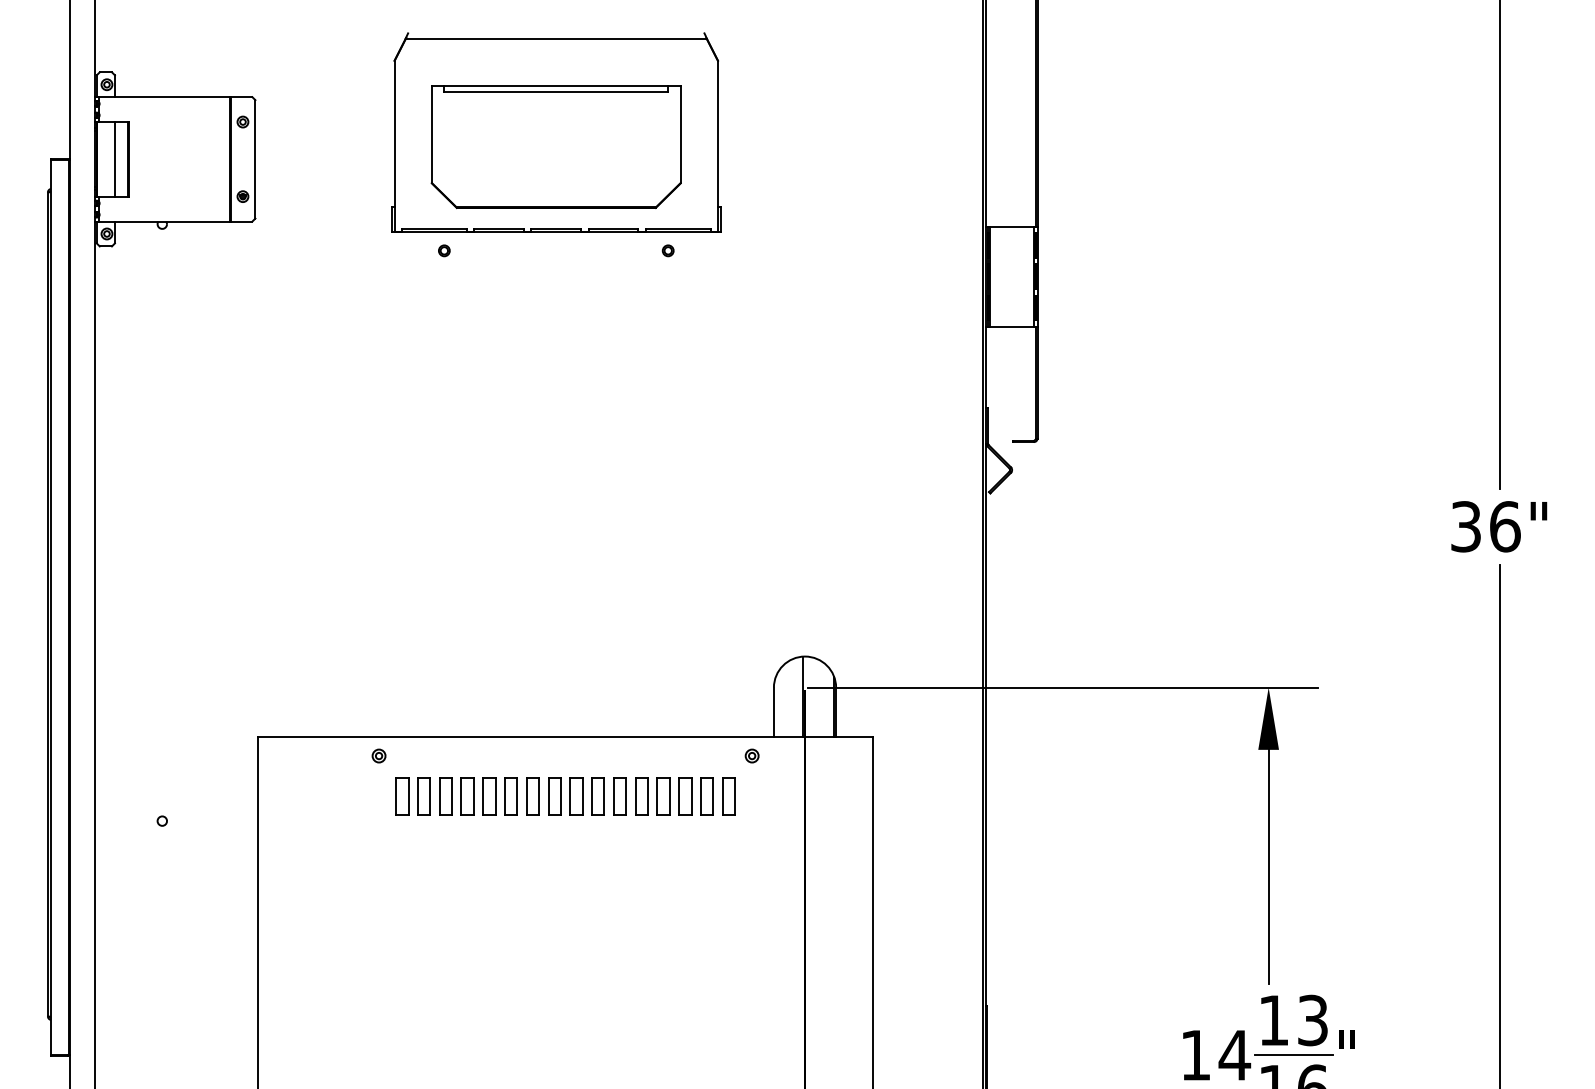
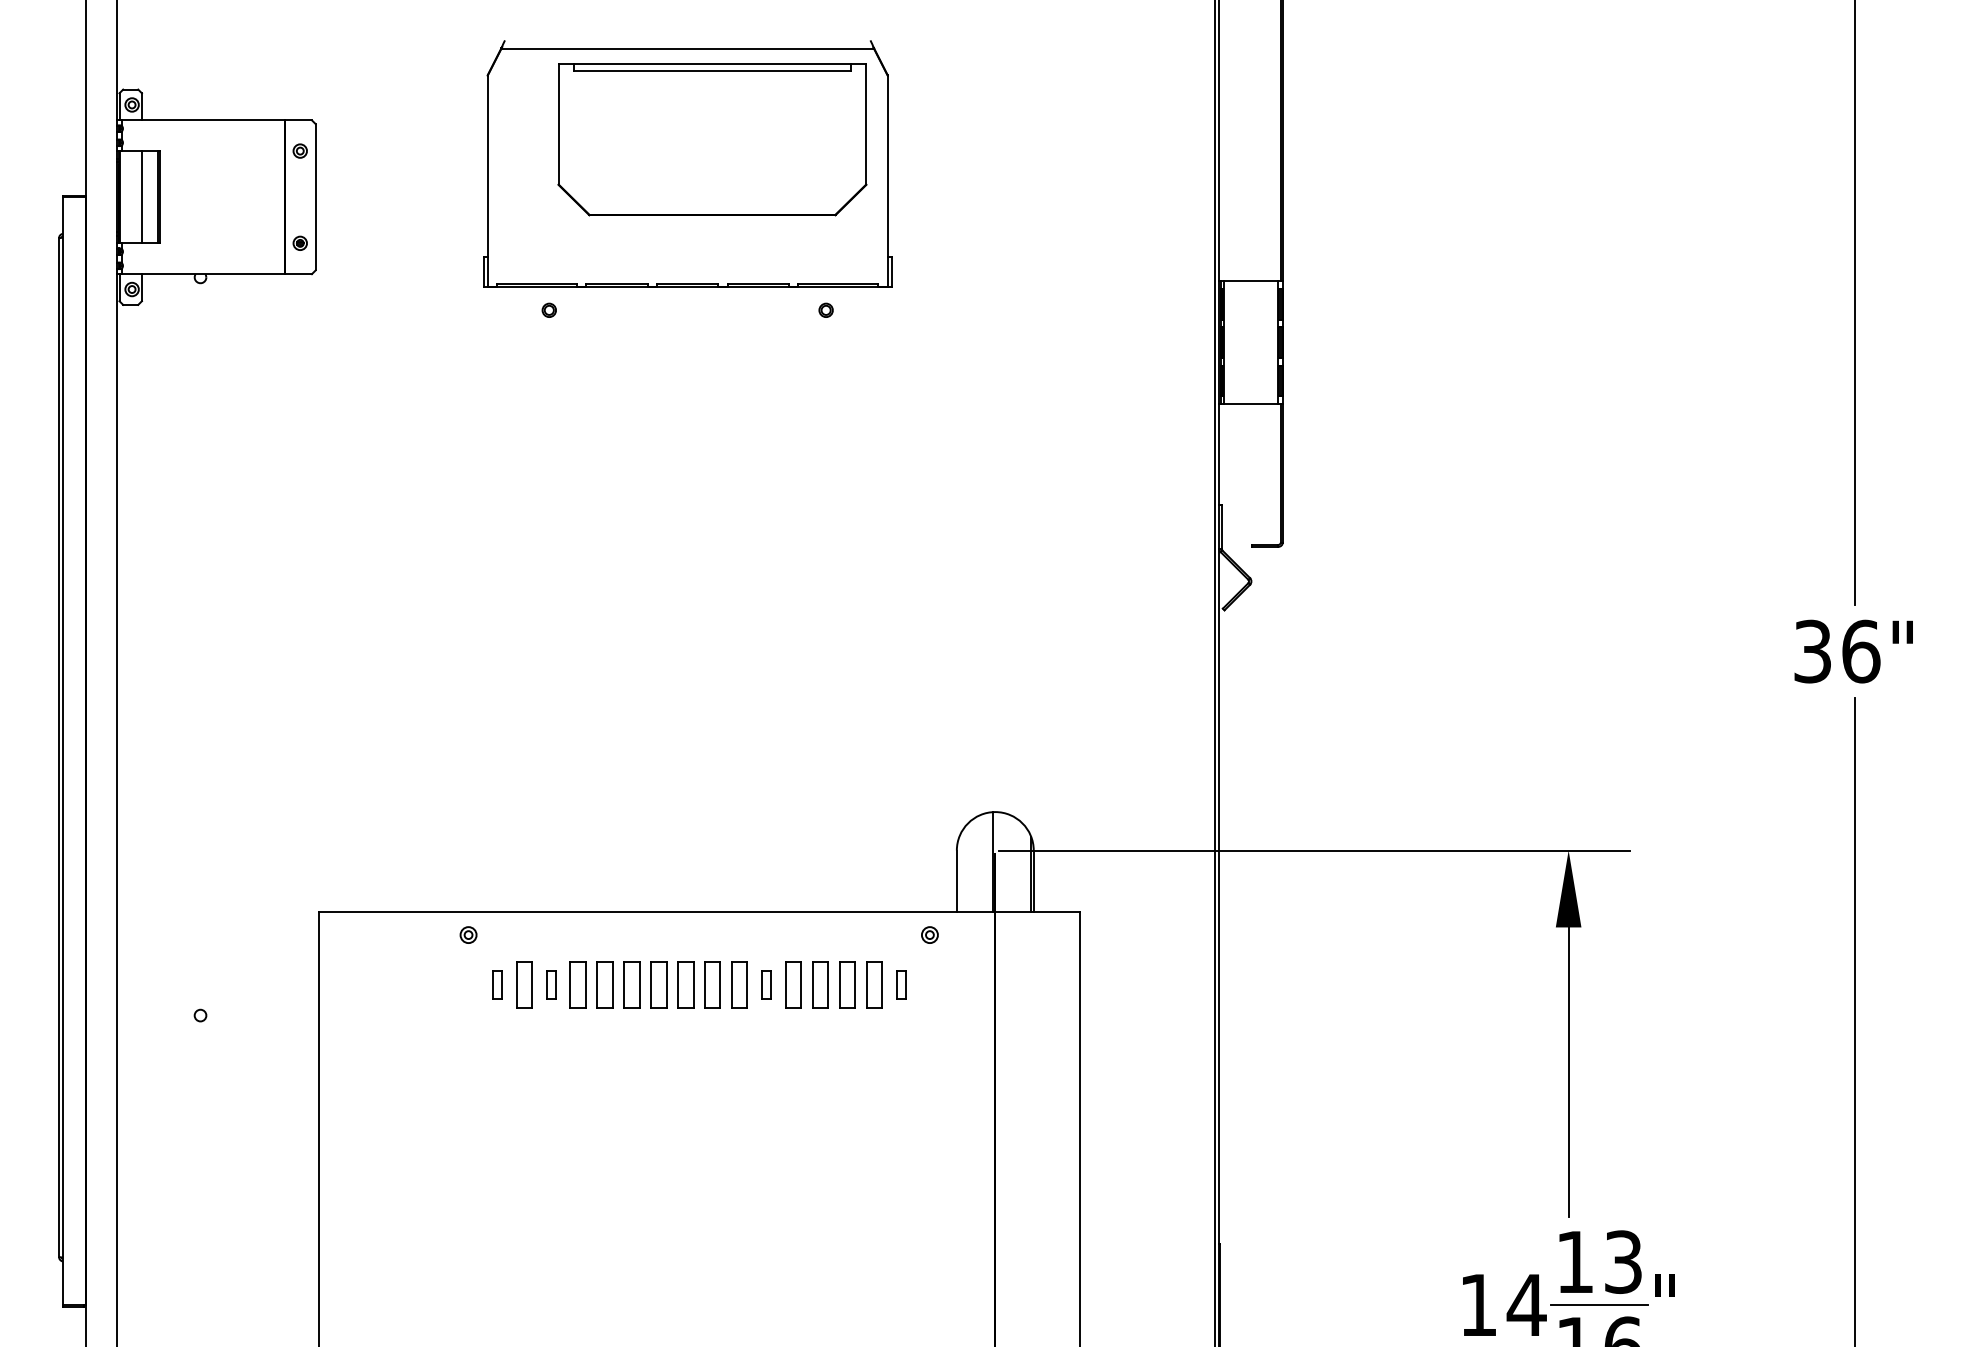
part: (555, 146) -> (711, 139), moved
part: (402, 796) -> (497, 985), size x0.6
part: (445, 796) -> (550, 985), size x0.6
part: (619, 796) -> (765, 985), size x0.6
part: (728, 796) -> (900, 985), size x0.6

